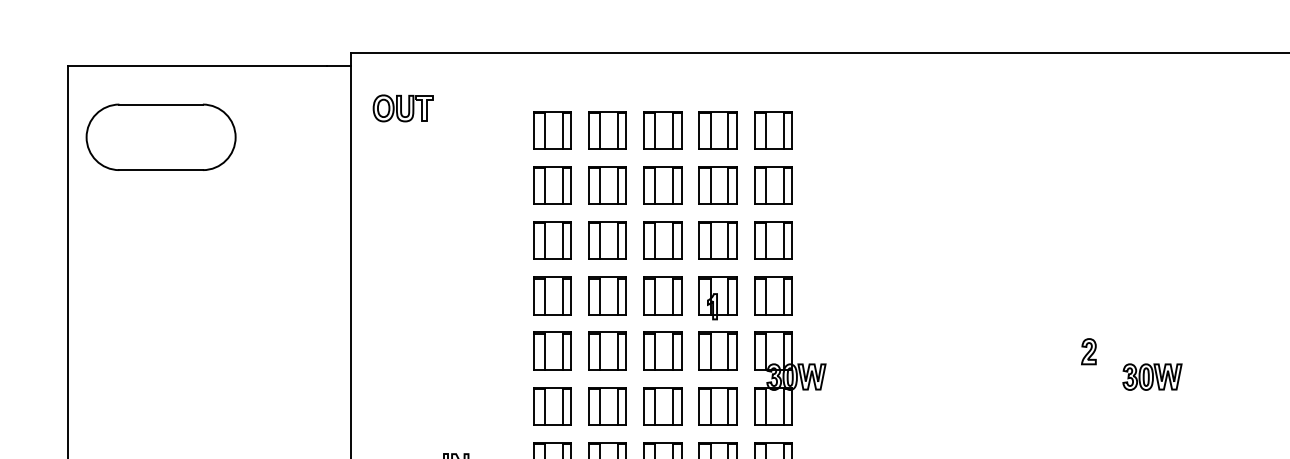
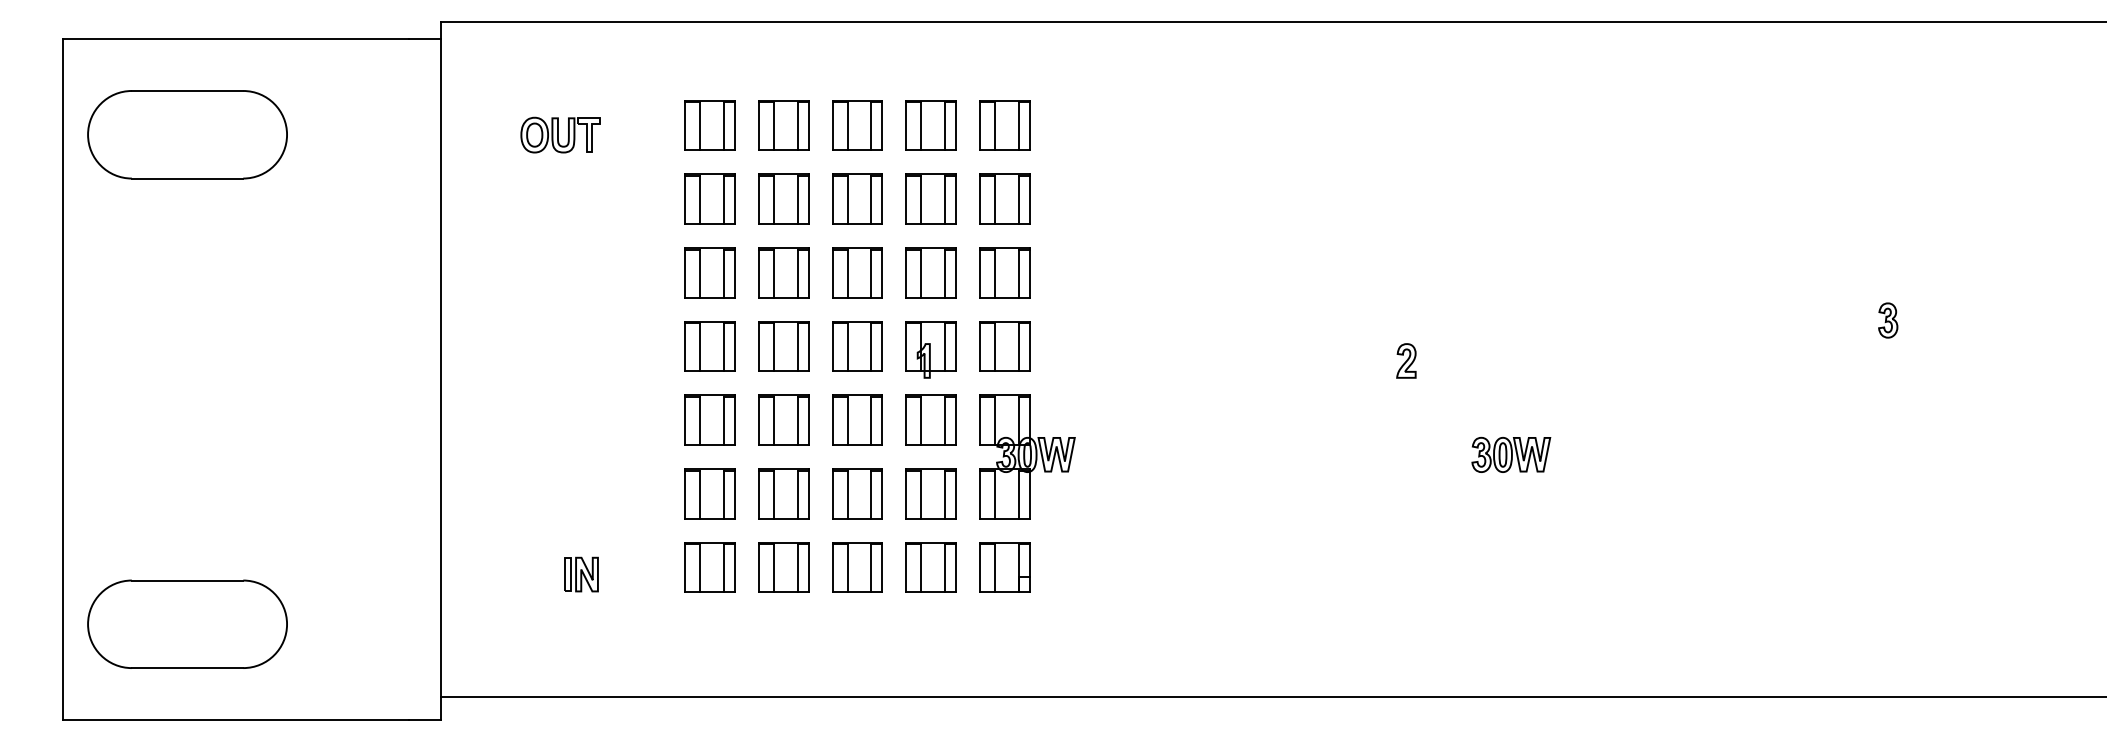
part: (402, 107) -> (560, 134), moved
part: (1088, 351) -> (1406, 360), moved

